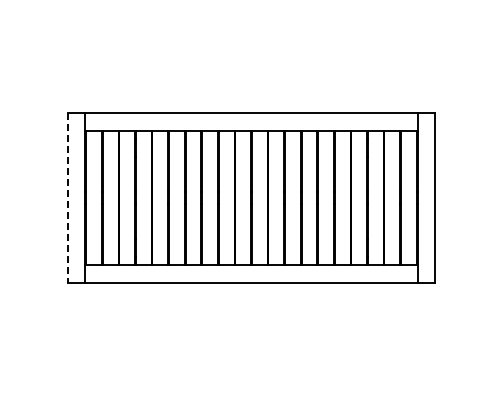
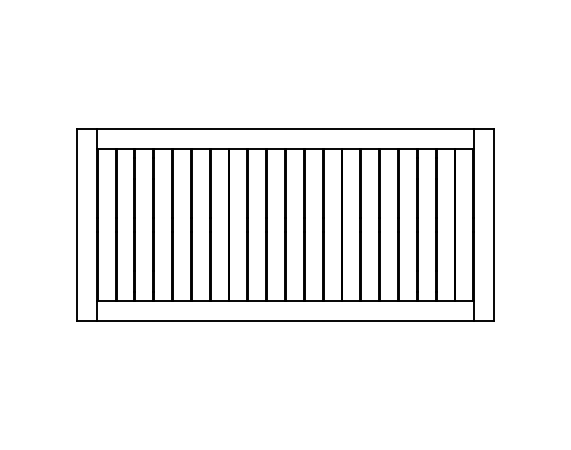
line: (67, 198) -> (76, 225), dashed -> solid

